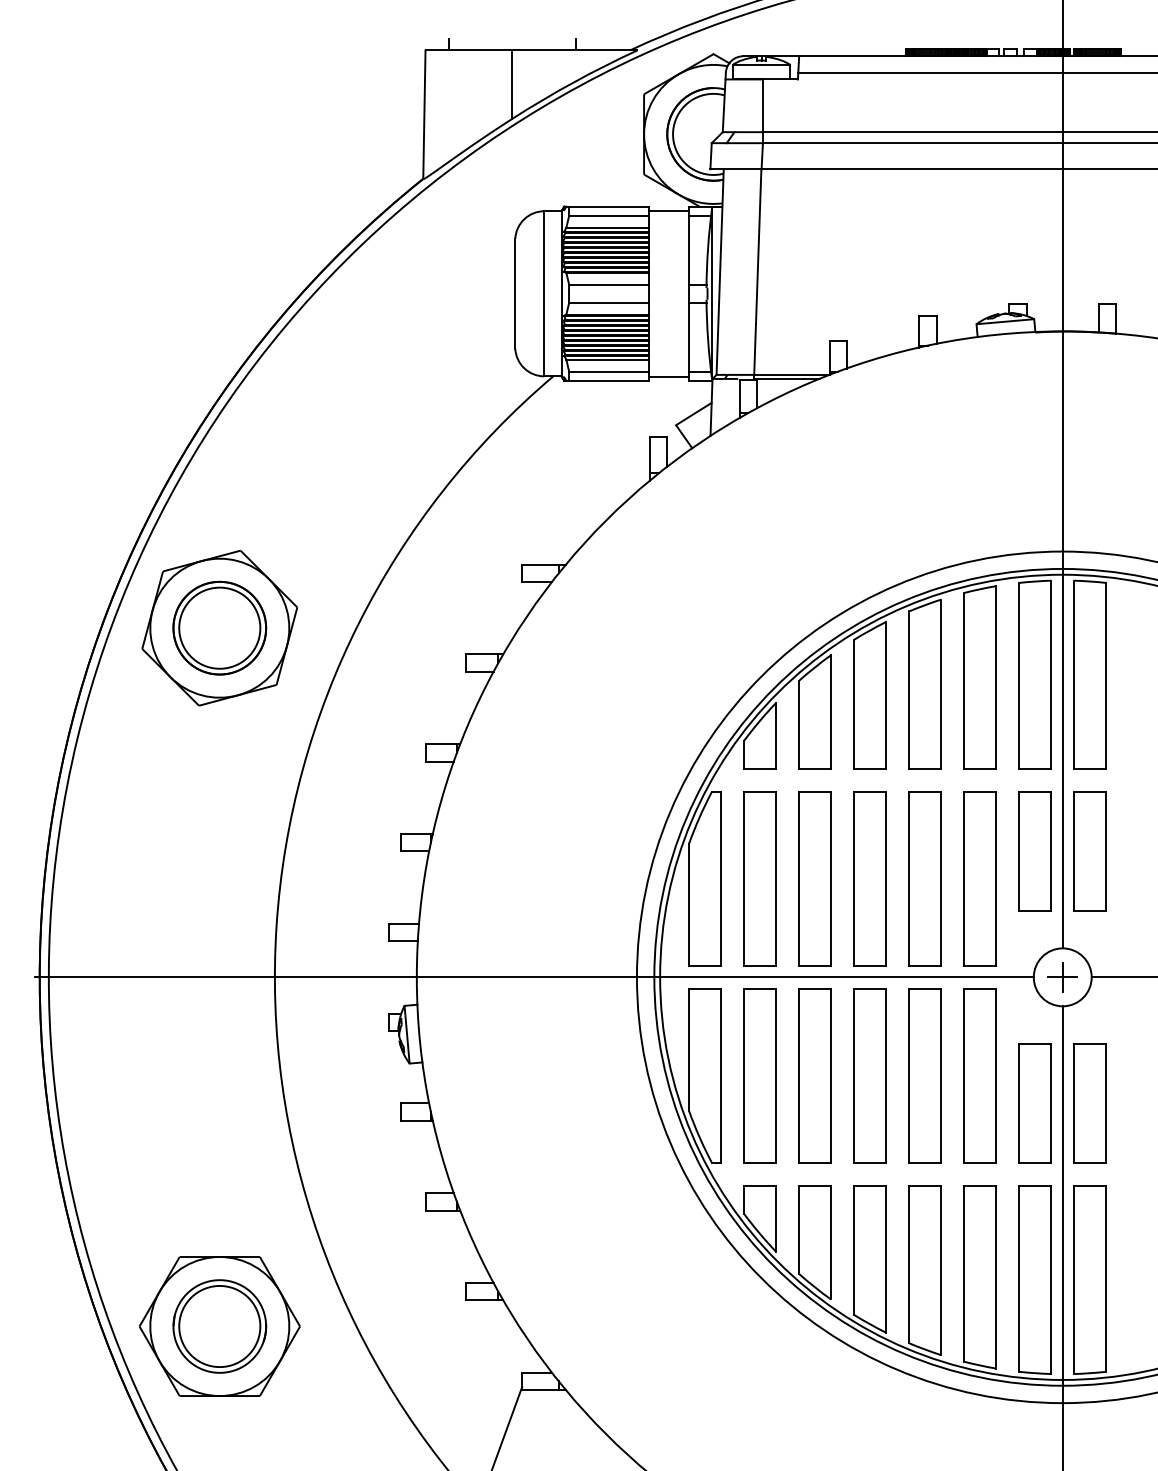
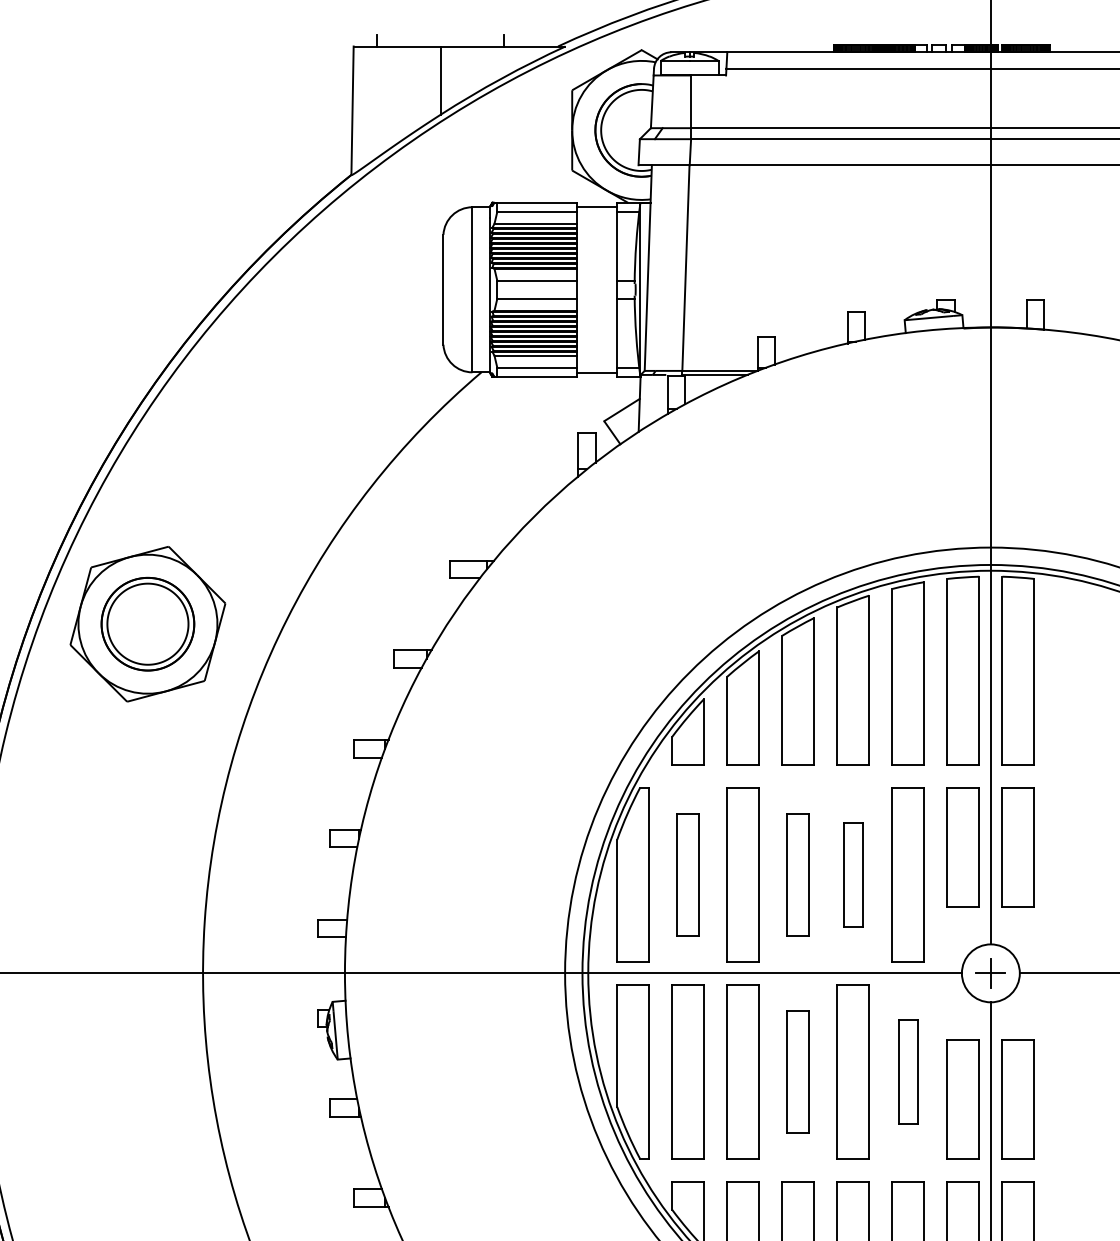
part: (759, 878) -> (687, 874), size x0.7
part: (869, 878) -> (797, 874), size x0.7
part: (924, 878) -> (852, 874), size x0.6
part: (869, 1075) -> (797, 1071), size x0.7
part: (979, 1075) -> (907, 1071), size x0.6

